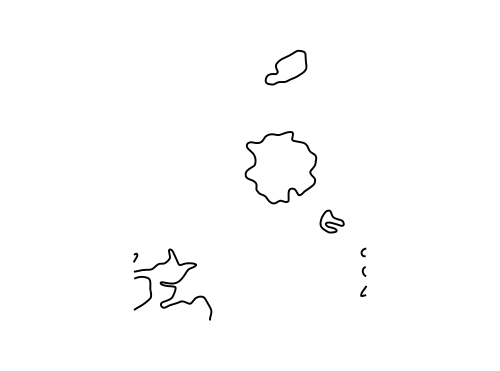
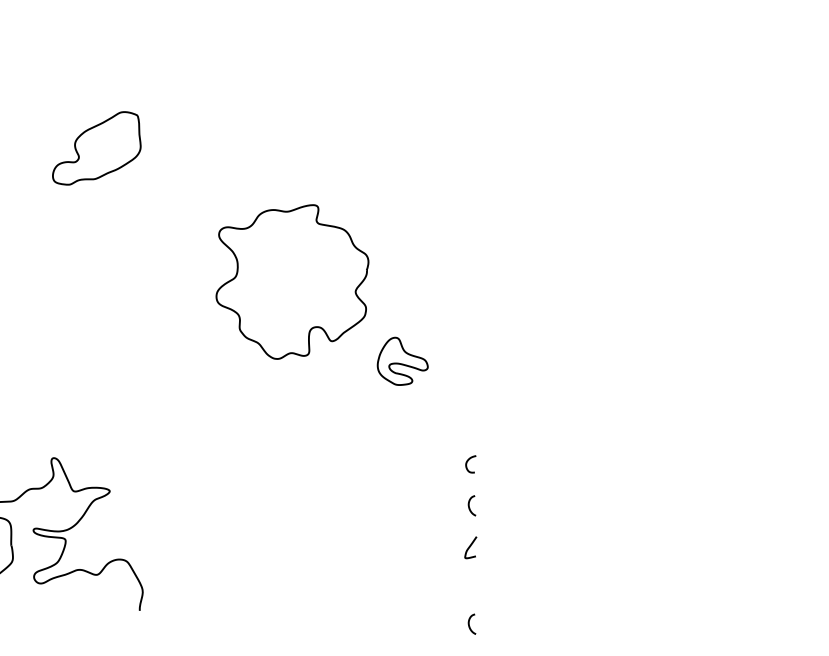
part: (285, 67) -> (95, 148), moved
part: (331, 221) -> (401, 361), moved
curve: (363, 326) -> (470, 623), added

